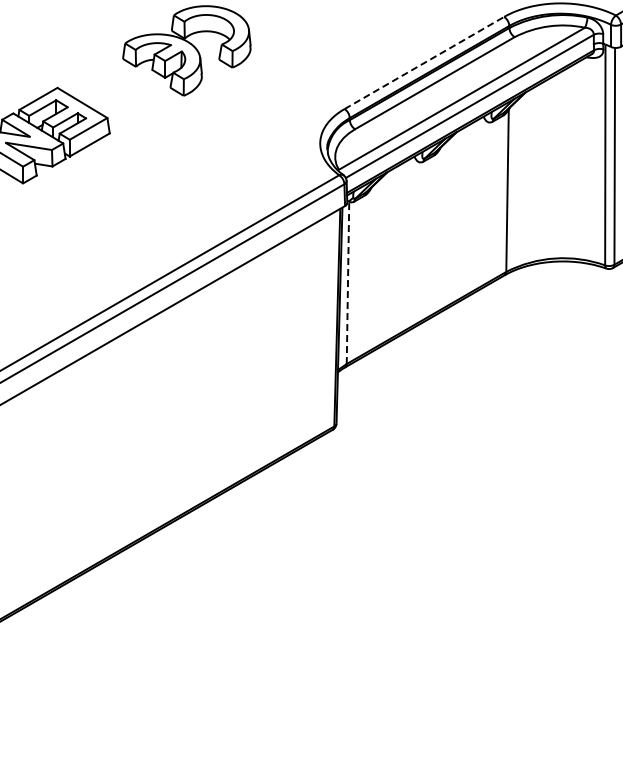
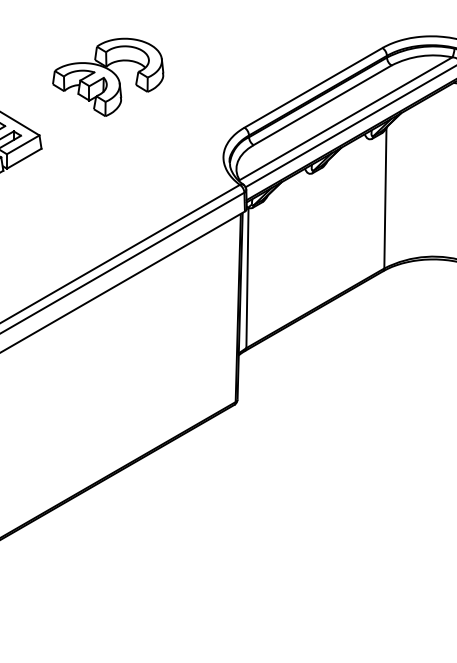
line: (424, 62) -> (313, 87), dashed -> solid
line: (347, 282) -> (247, 277), dashed -> solid

